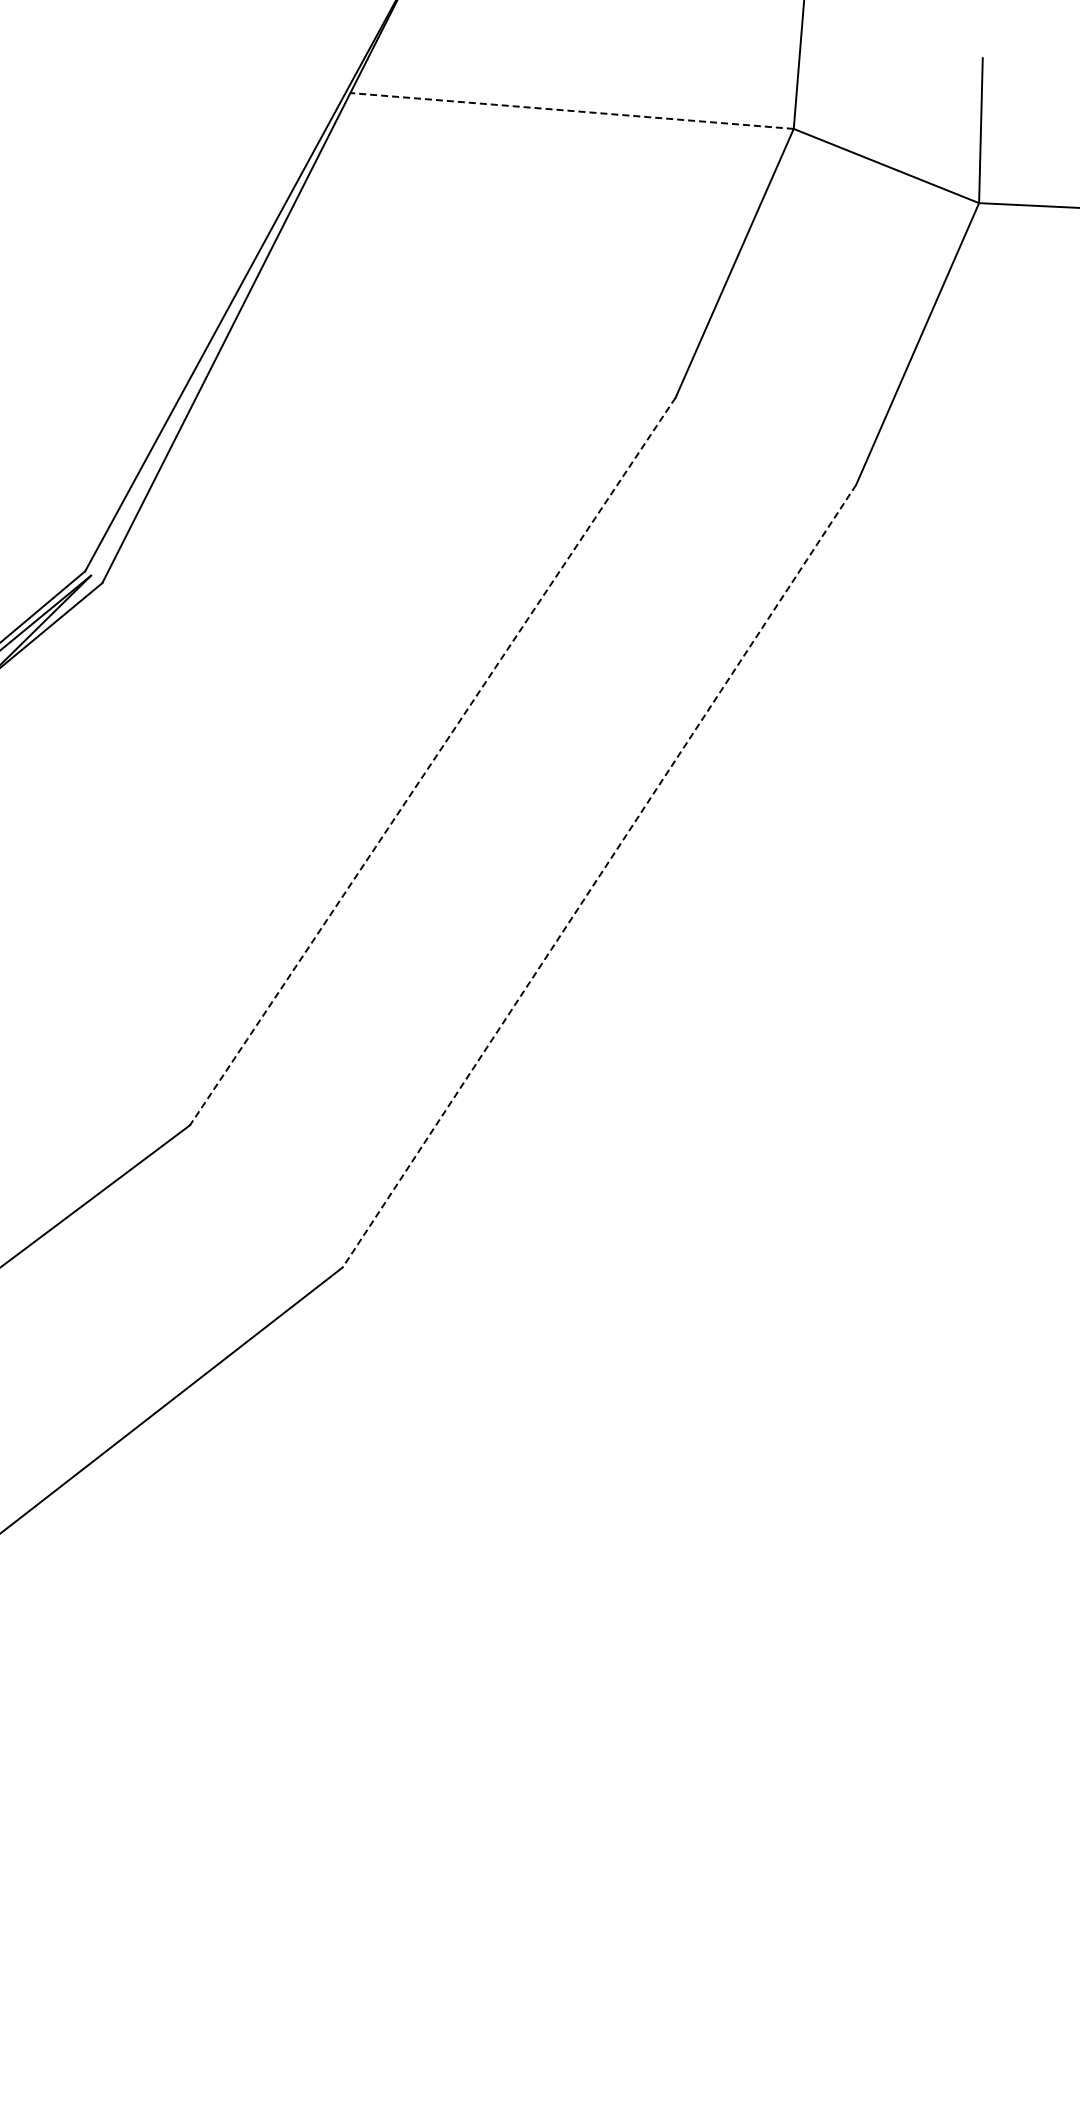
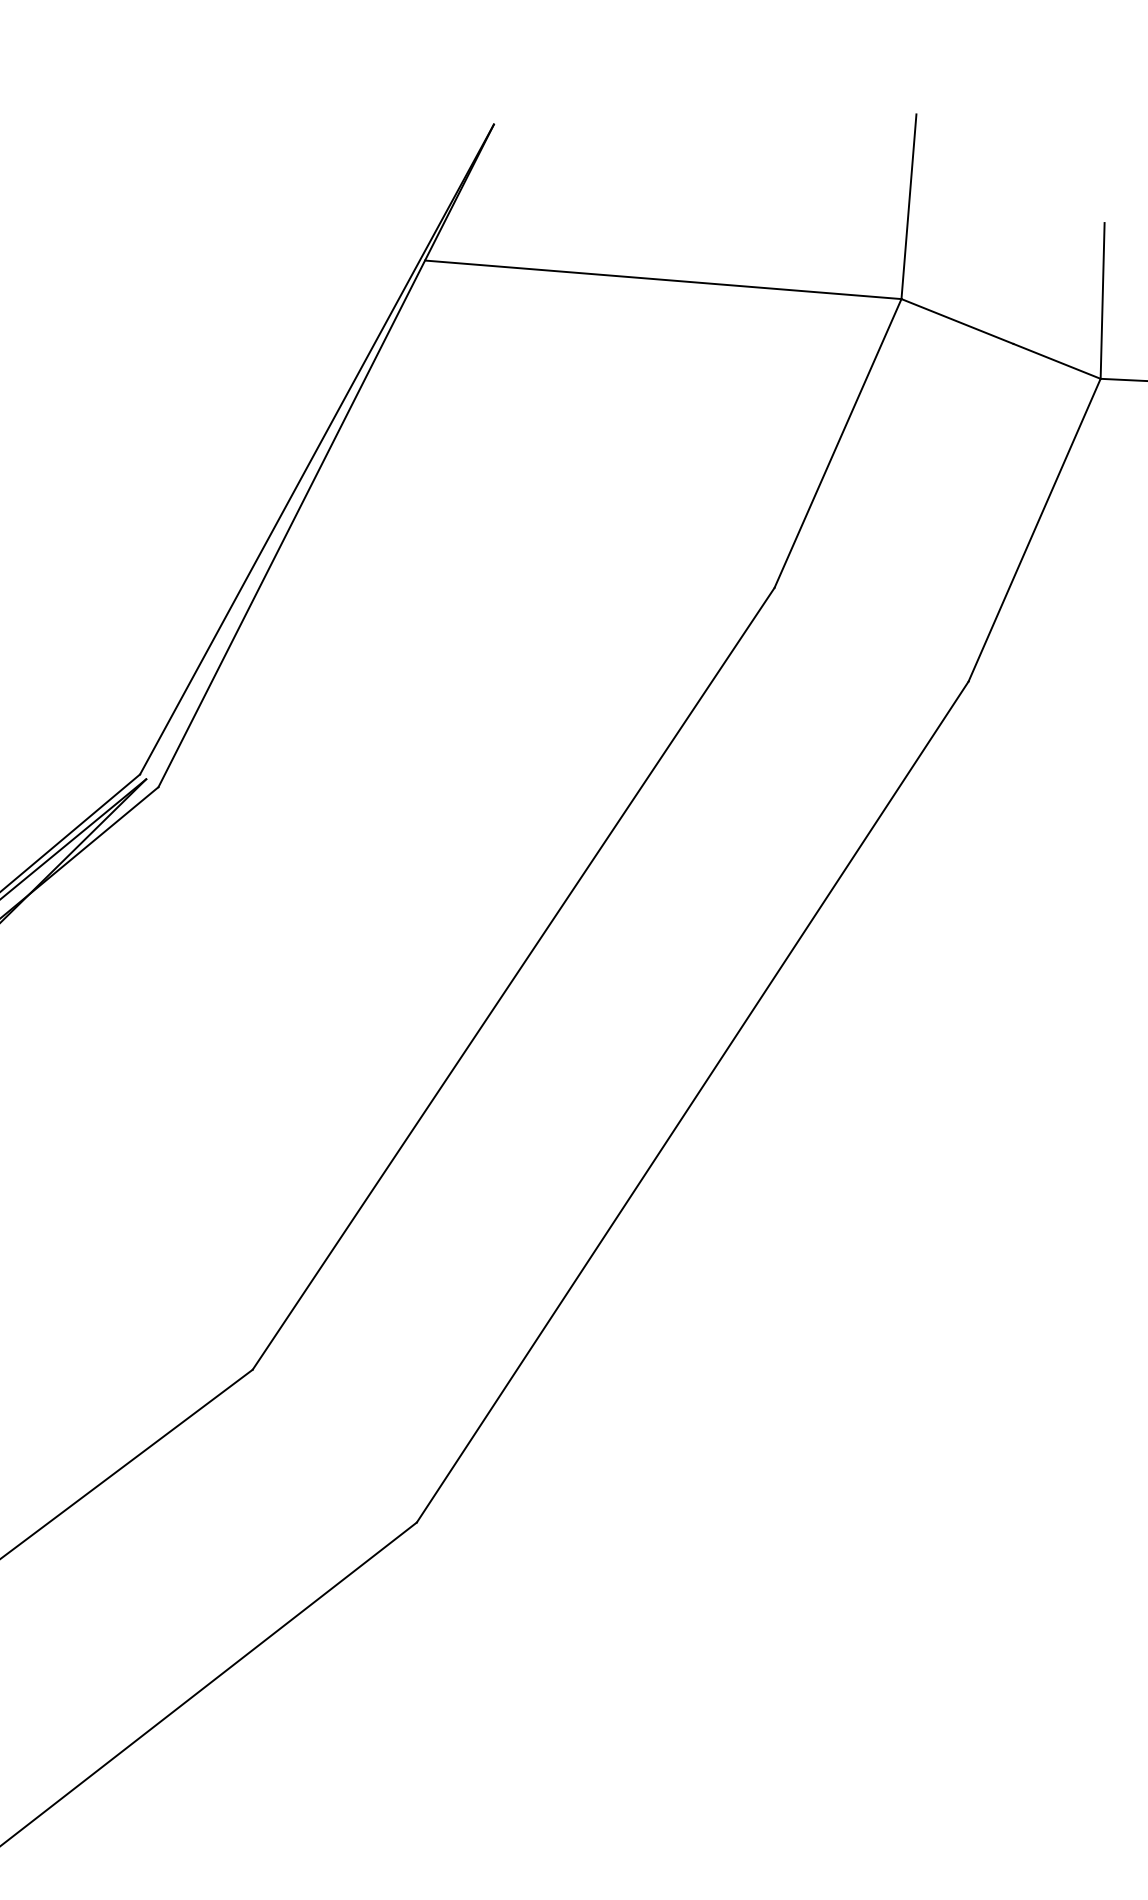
line: (571, 110) -> (662, 279), dashed -> solid
line: (432, 761) -> (513, 978), dashed -> solid
line: (599, 876) -> (692, 1102), dashed -> solid

